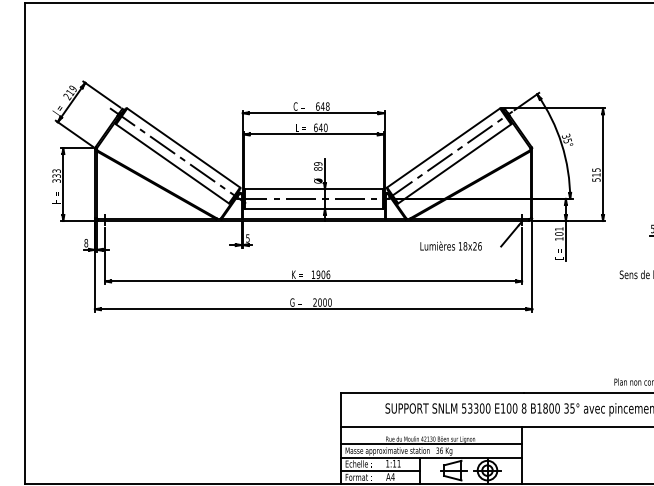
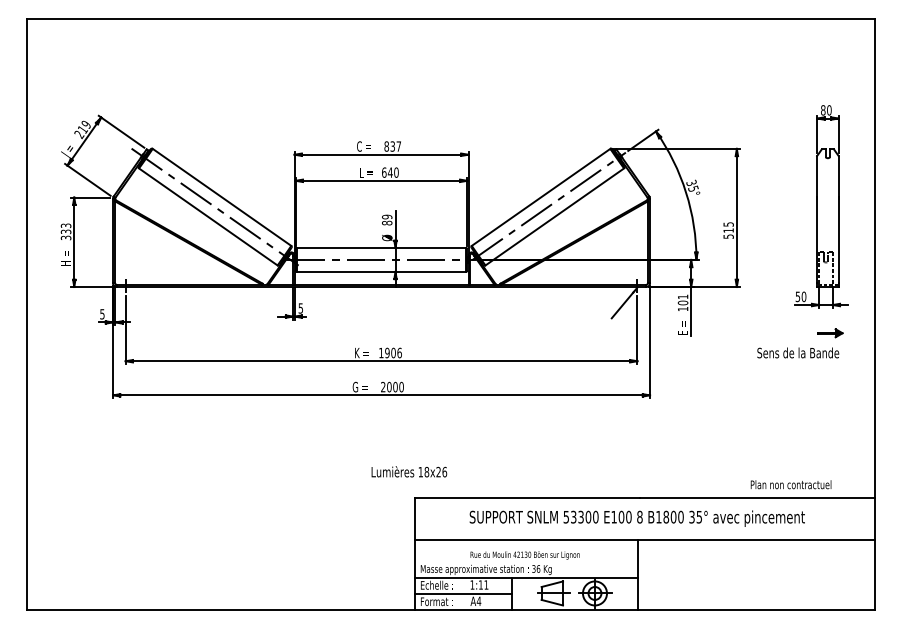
text: (322, 106) -> (392, 146), 648 -> 837
text: (86, 243) -> (102, 314), 8 -> 5
text: (451, 245) -> (409, 471), moved
line: (431, 444) -> (526, 561), removed

